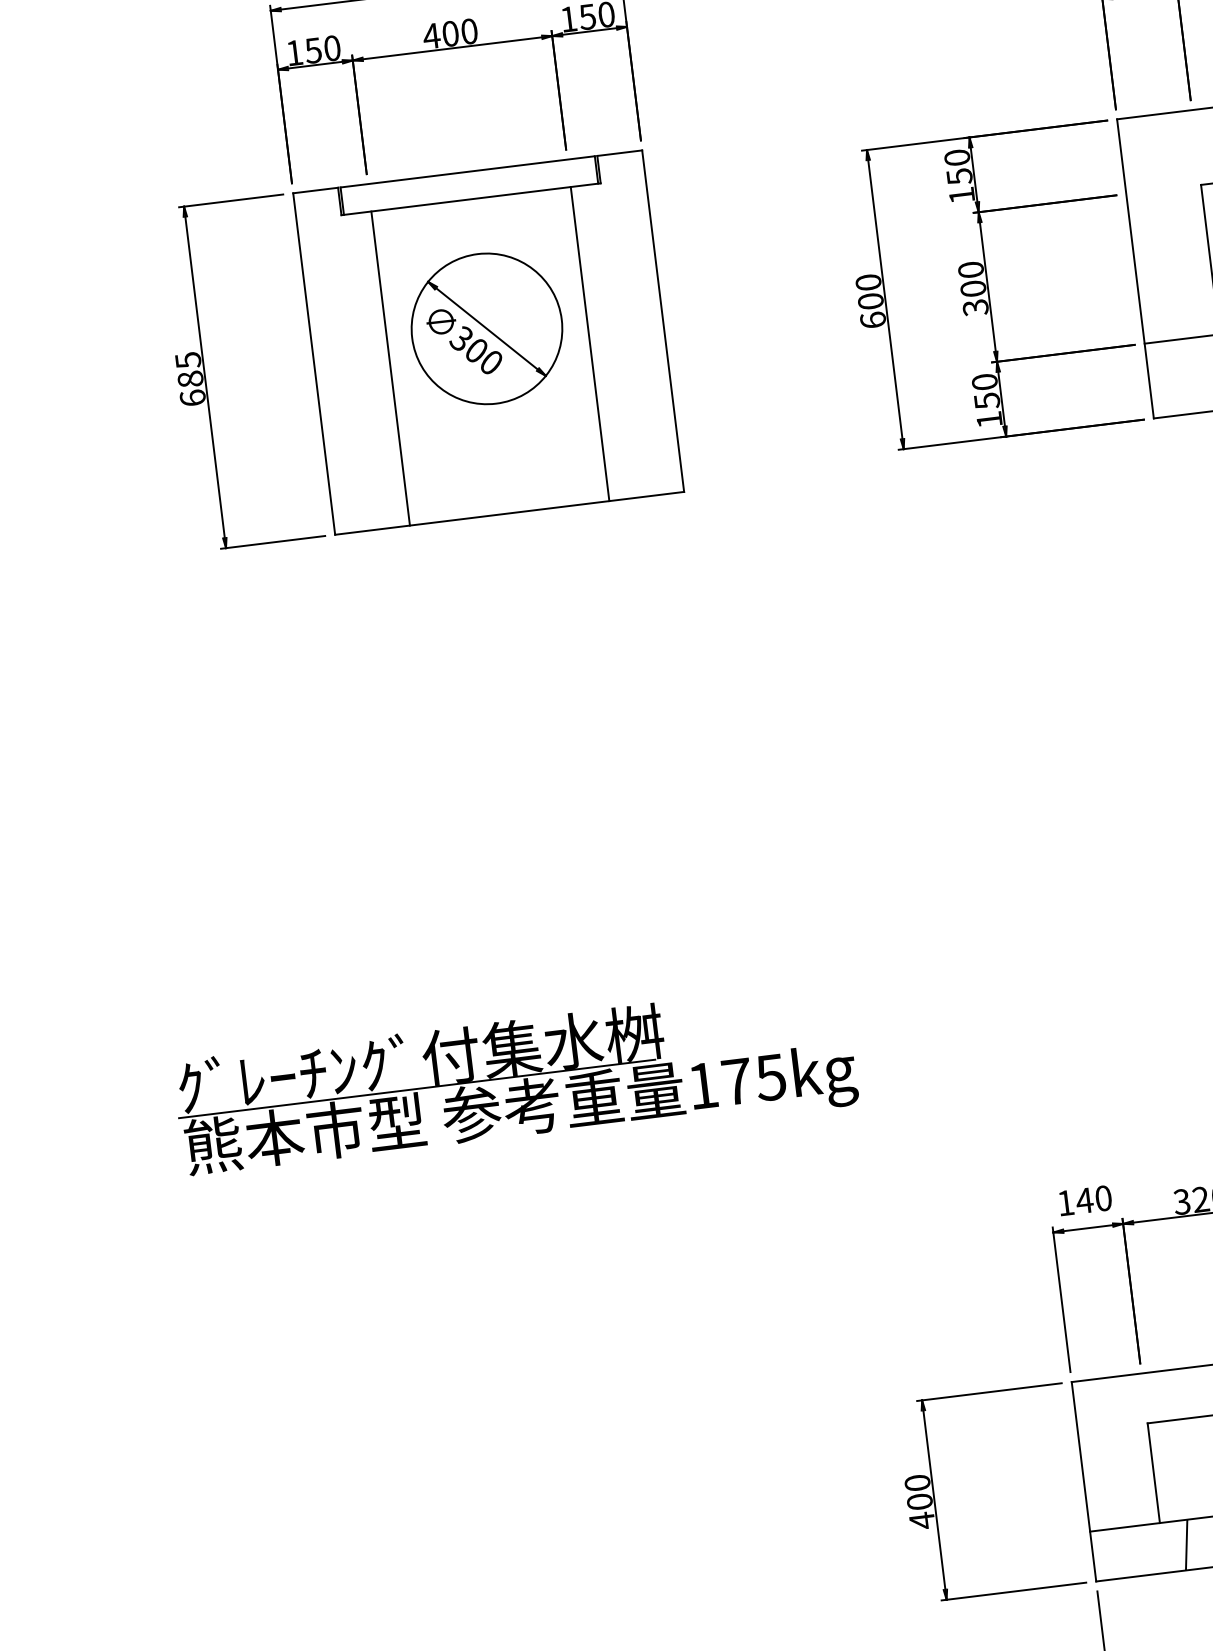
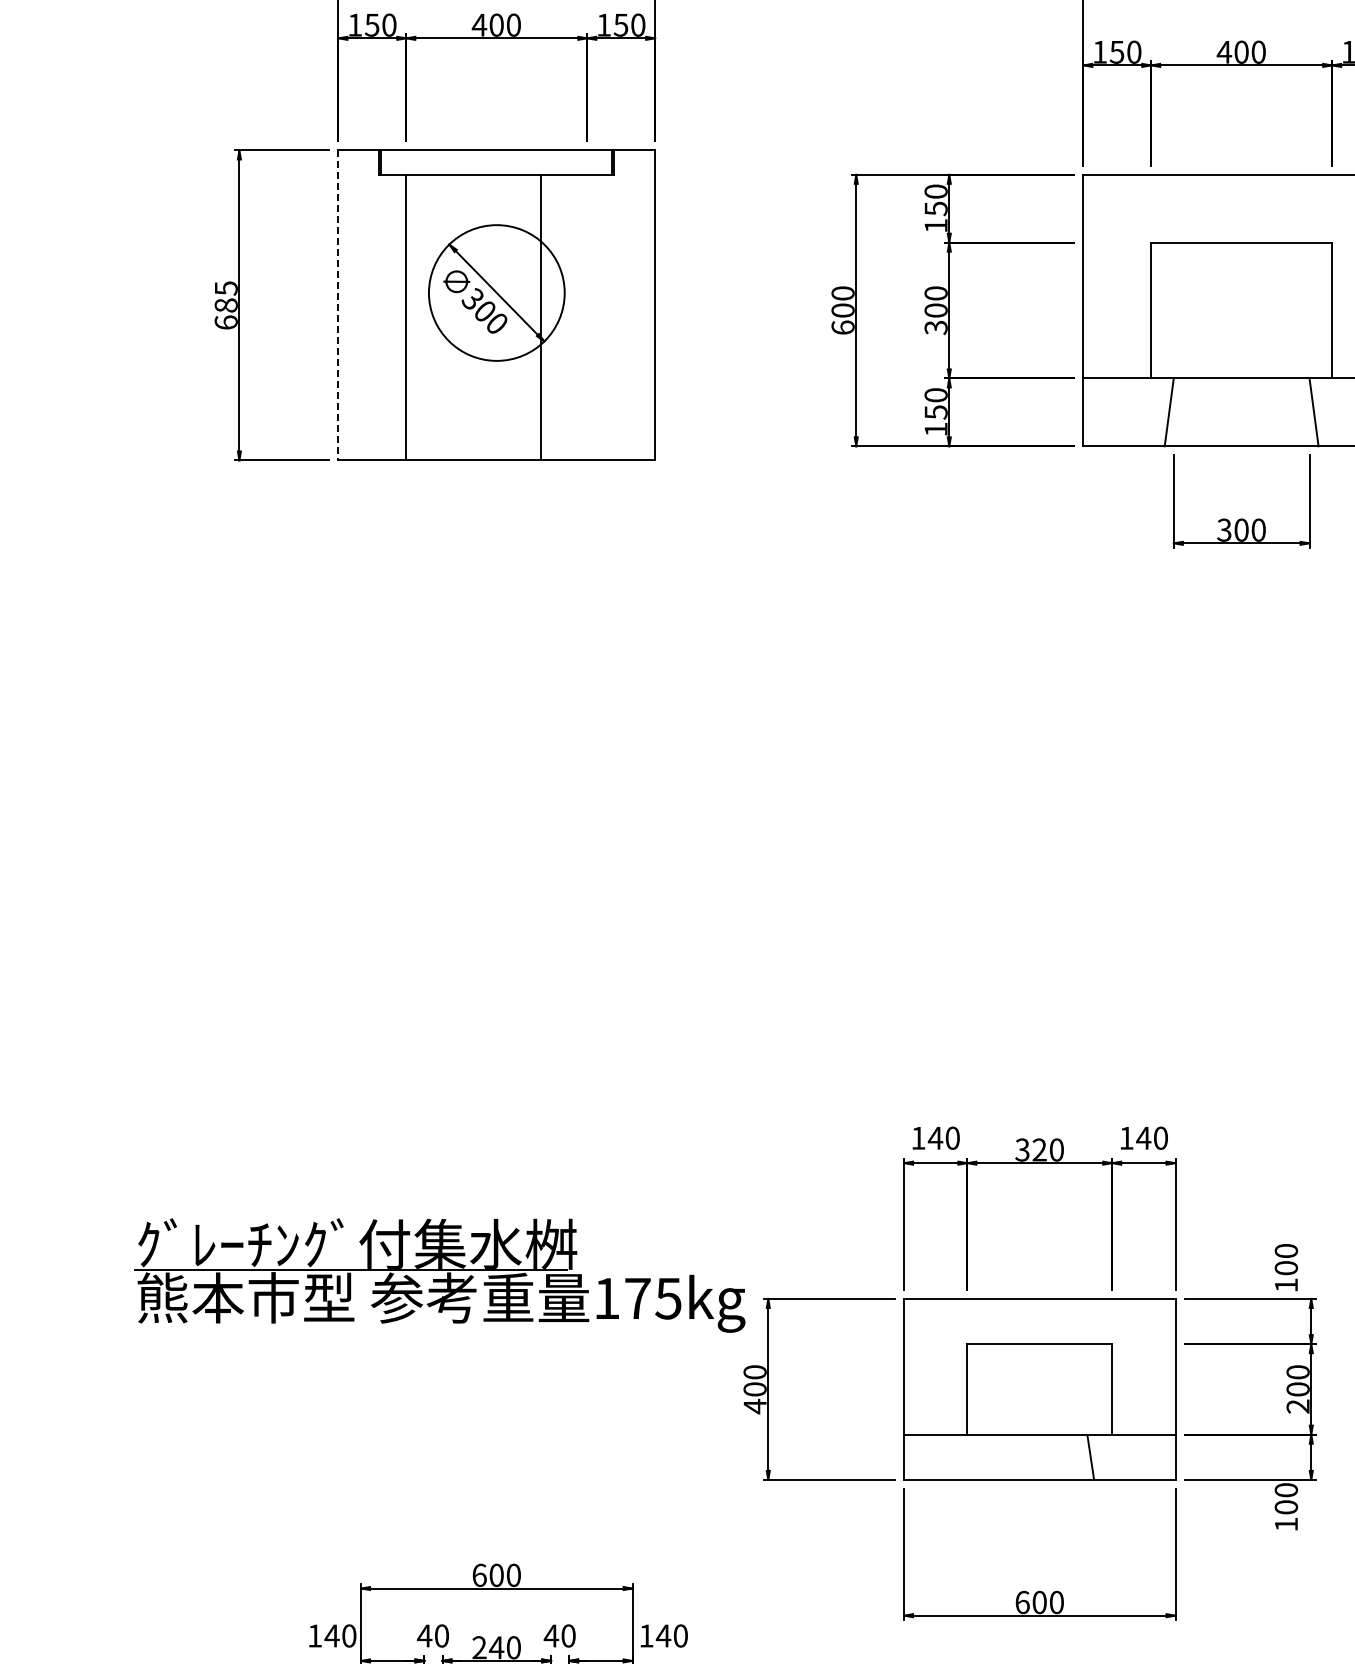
line: (590, 343) -> (541, 317), moved
line: (314, 364) -> (338, 305), solid -> dashed
part: (515, 1083) -> (439, 1275), moved
line: (1186, 1544) -> (988, 1456), removed

